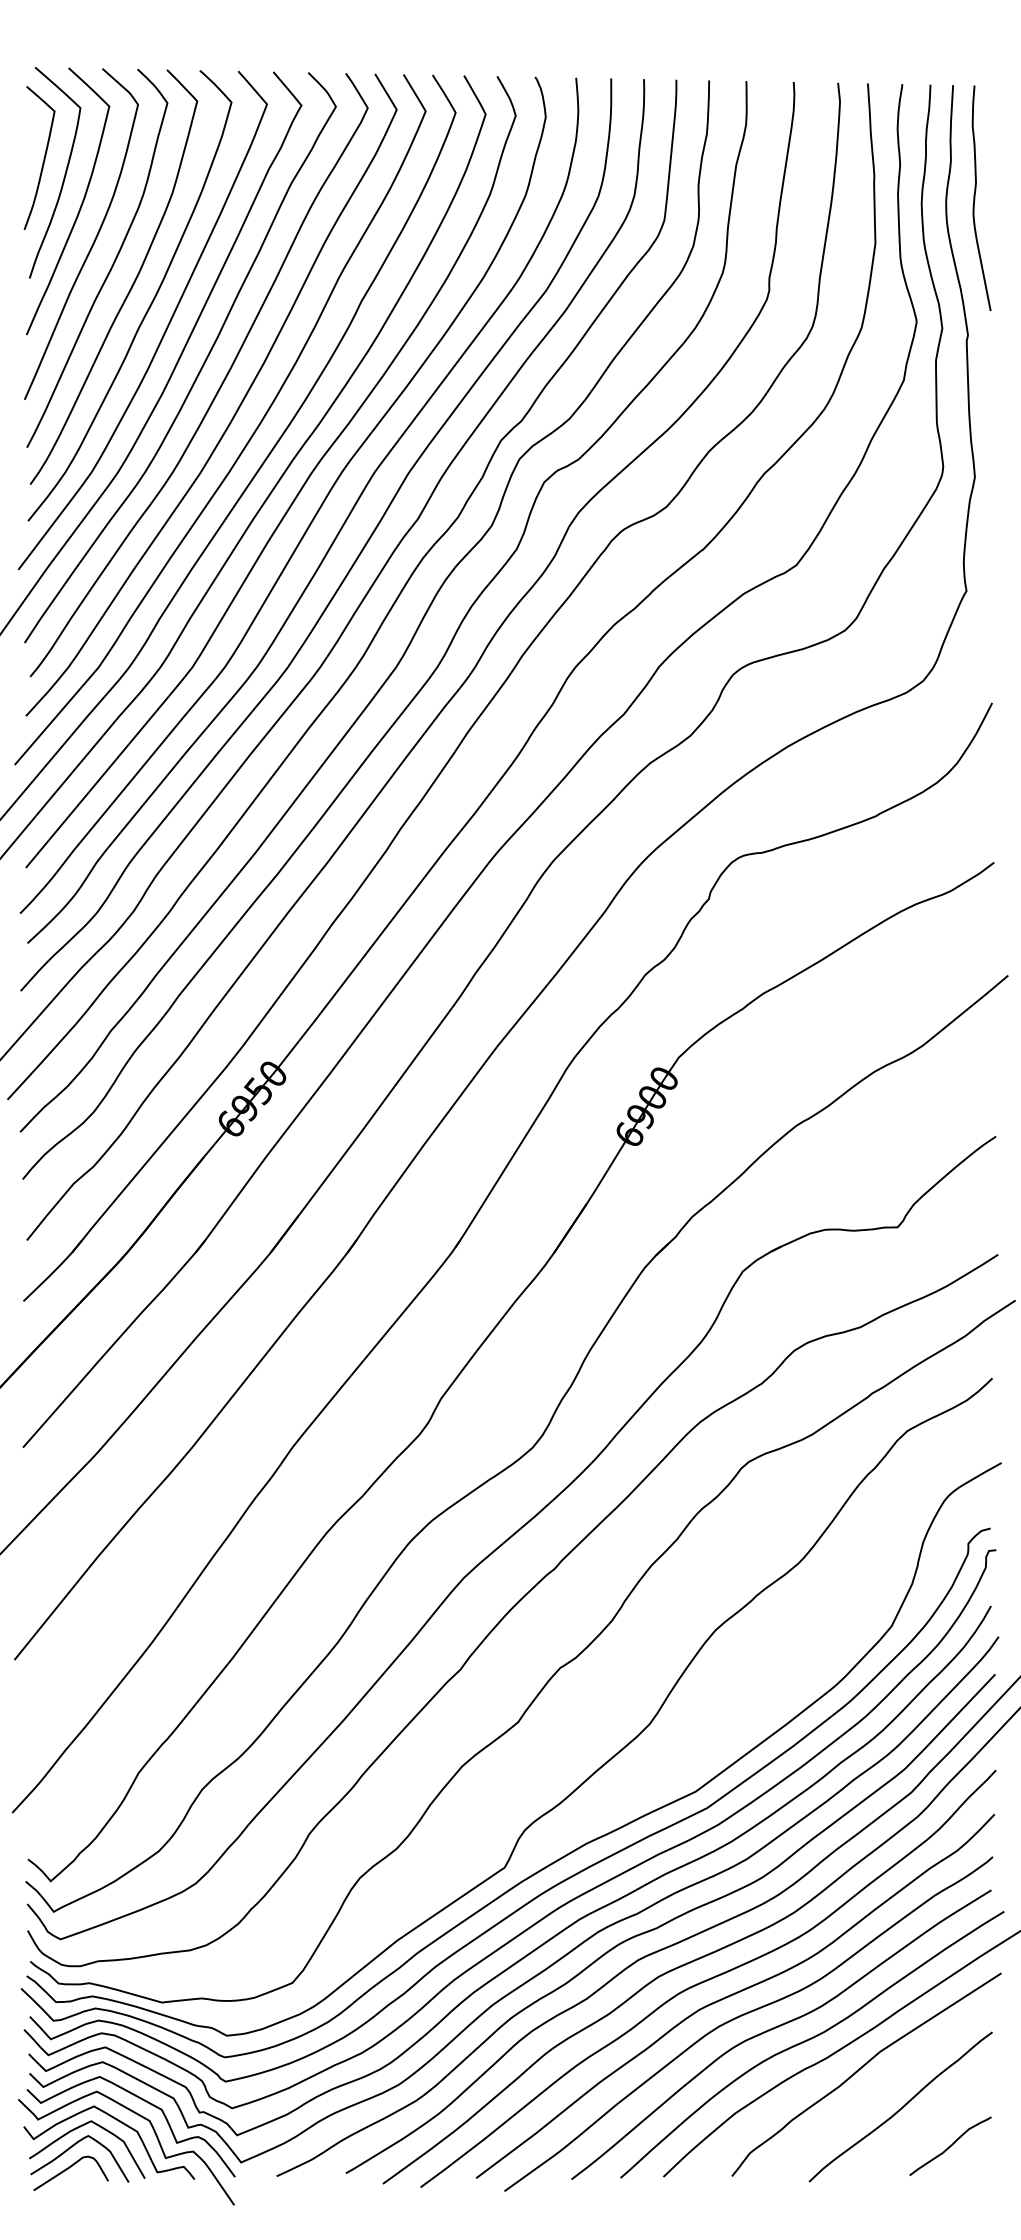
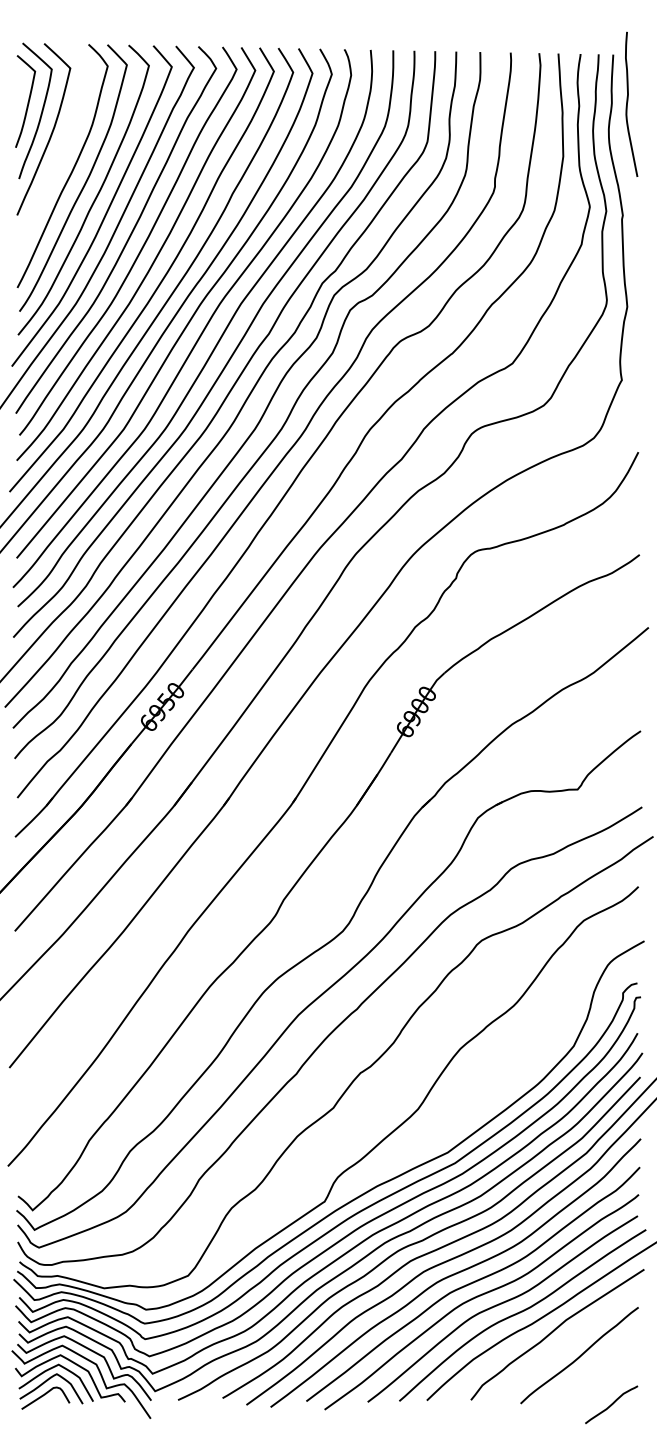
curve: (976, 195) -> (628, 102), moved
curve: (93, 238) -> (60, 153), removed
curve: (950, 2145) -> (611, 1404), moved

